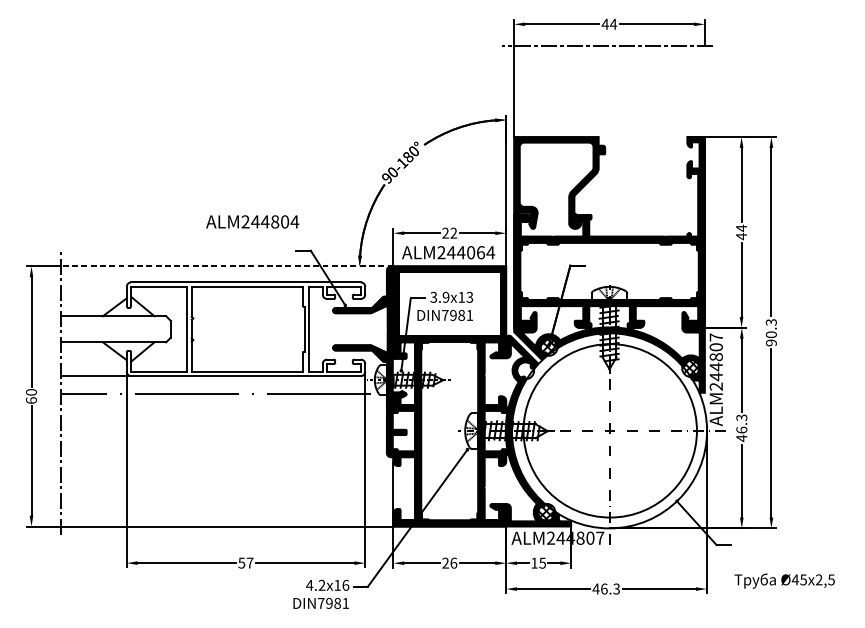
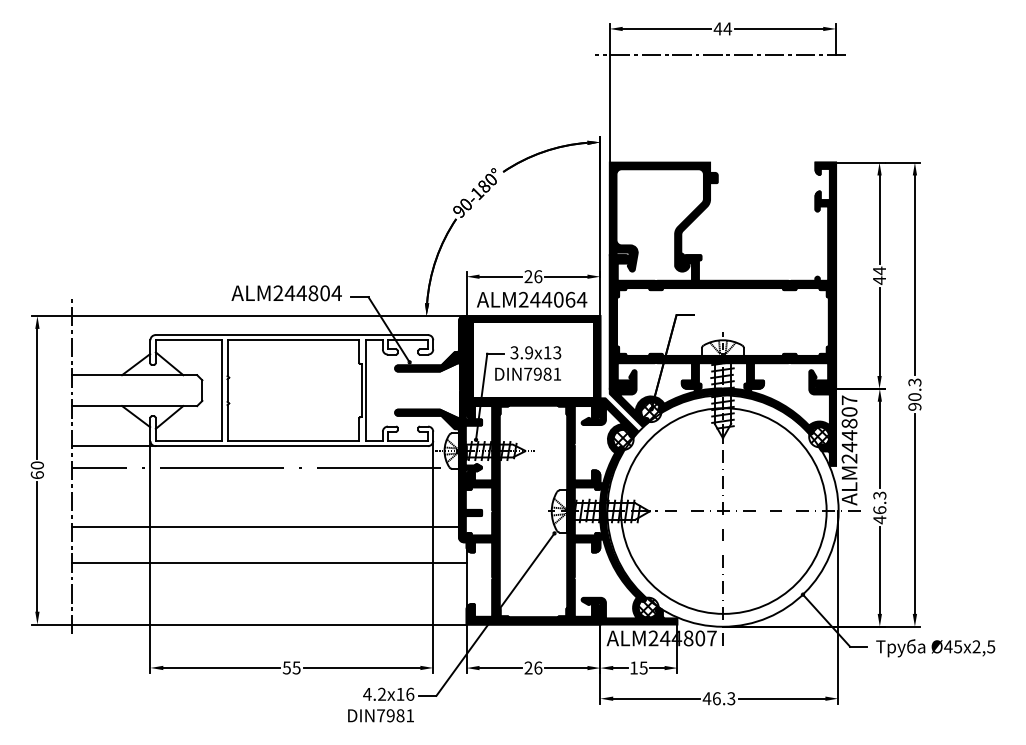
text: (252, 222) -> (286, 293), moved
text: (454, 233) -> (538, 276), 22 -> 26
line: (226, 266) -> (268, 316), dashed -> solid
hatch: (525, 370) -> (623, 439), added
line: (223, 443) -> (265, 526), added
line: (227, 474) -> (269, 562), added
text: (249, 562) -> (296, 667), 57 -> 55
text: (784, 581) -> (935, 648), moved

